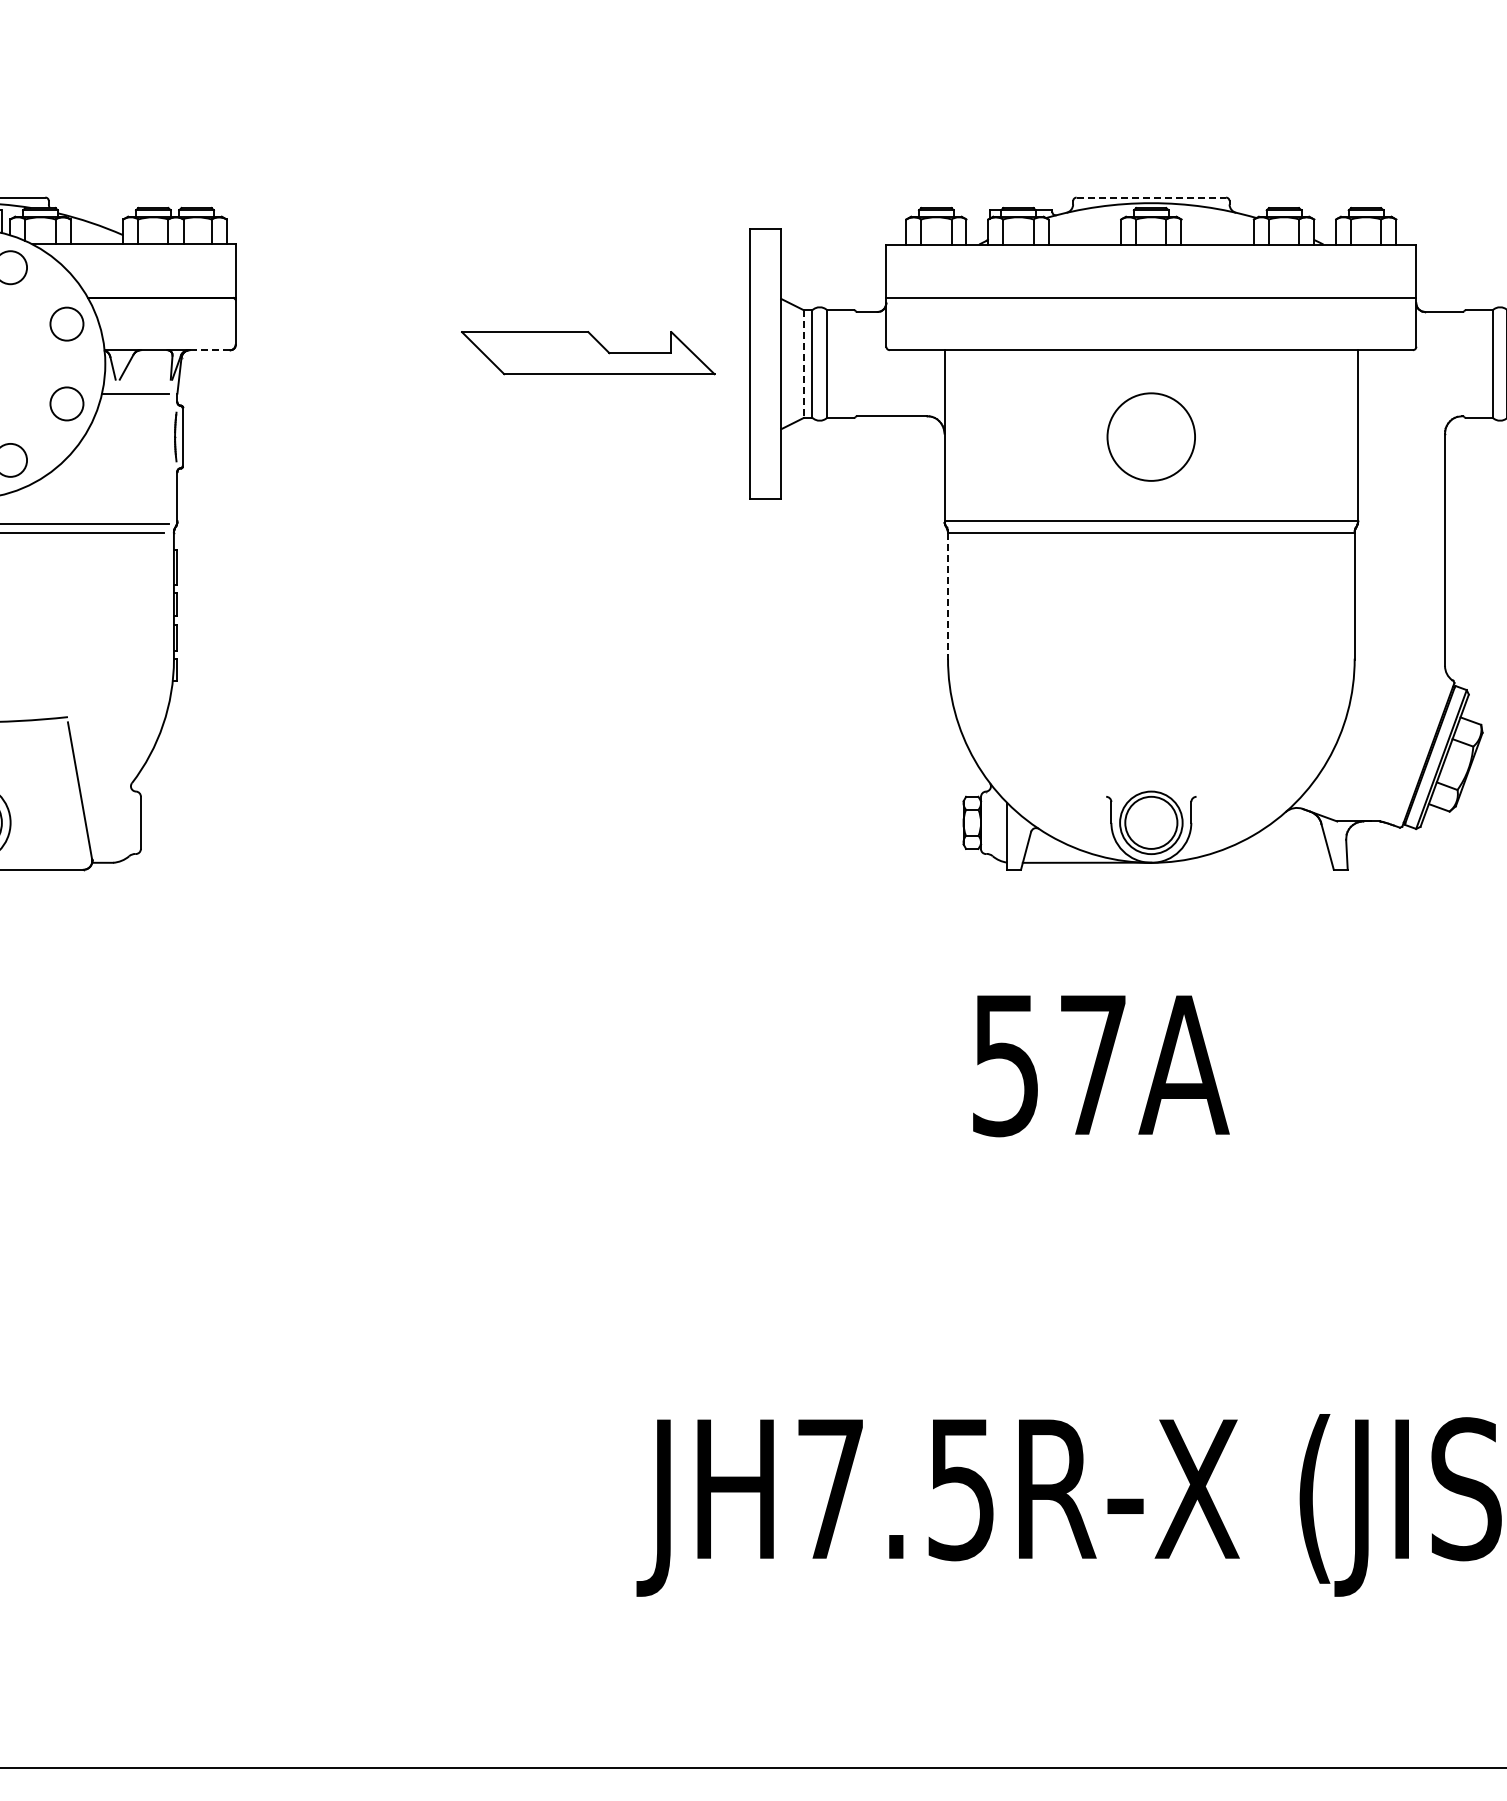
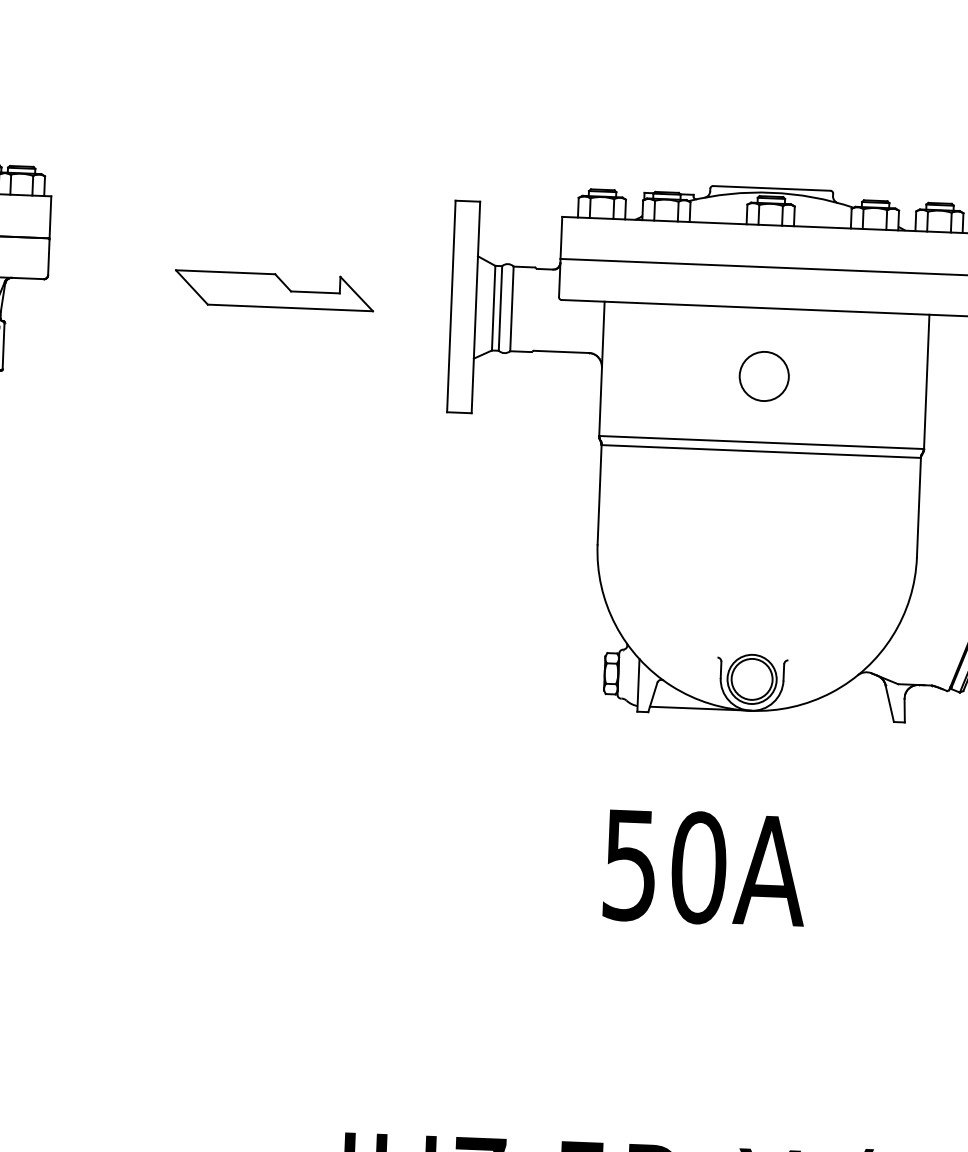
line: (1151, 197) -> (771, 188), dashed -> solid
line: (210, 350) -> (28, 278), dashed -> solid
part: (588, 353) -> (274, 291), moved
line: (803, 364) -> (493, 308), dashed -> solid
circle: (1151, 436) -> (764, 376), size x0.71
line: (948, 596) -> (599, 495), dashed -> solid
text: (1093, 1065) -> (699, 868), 57A -> 50A

